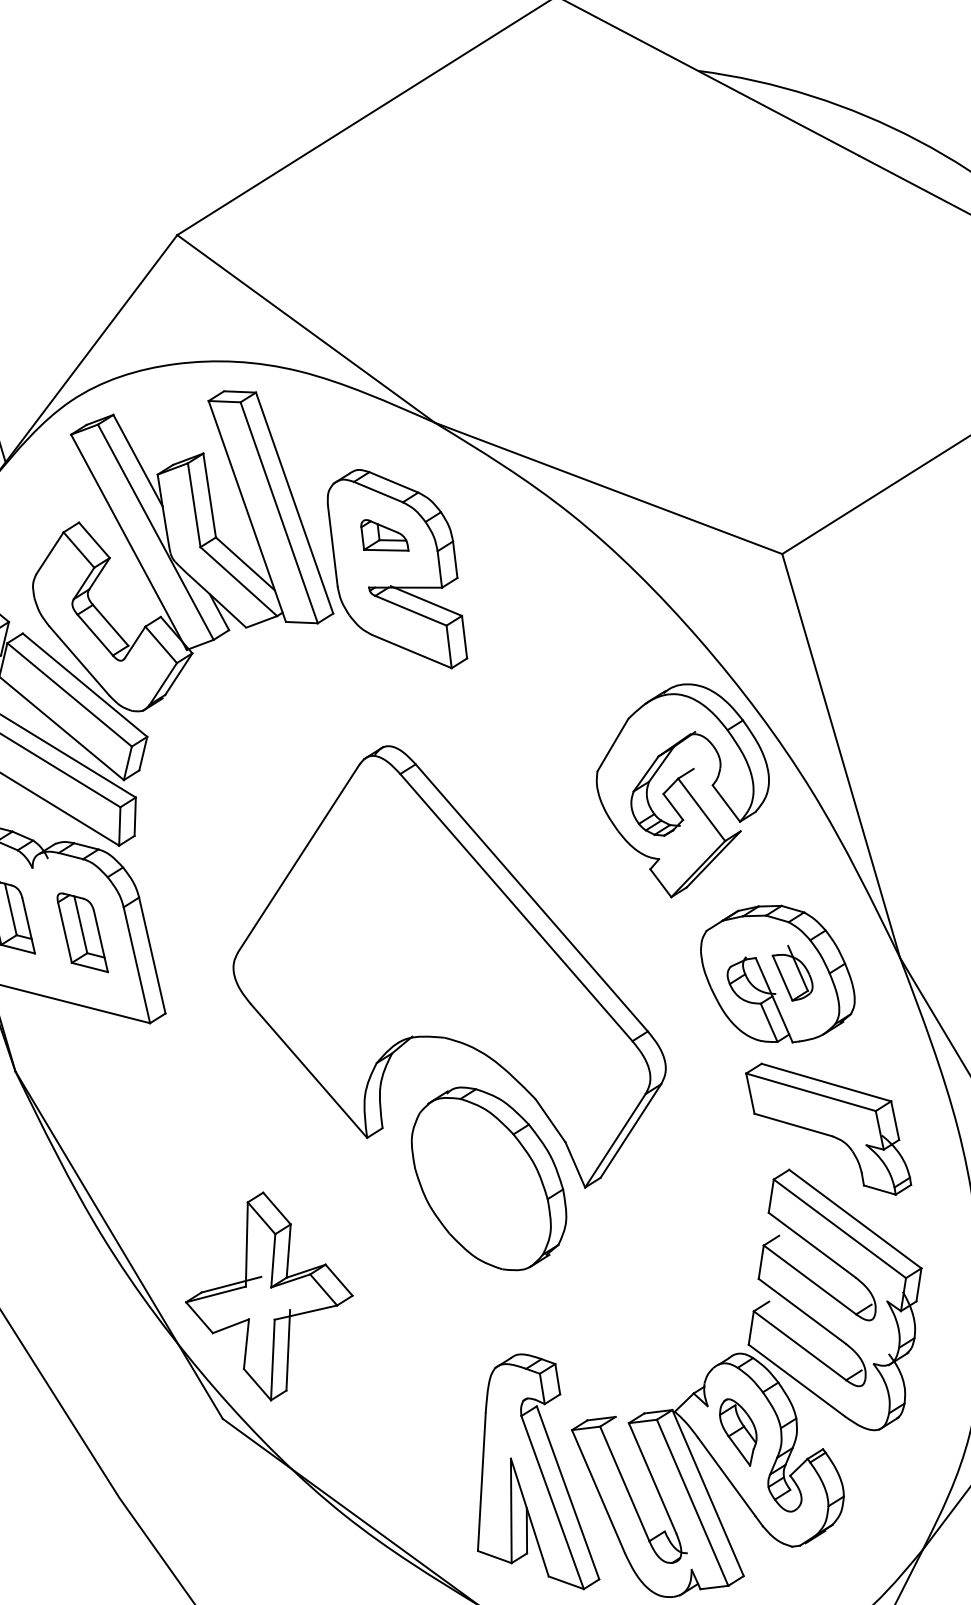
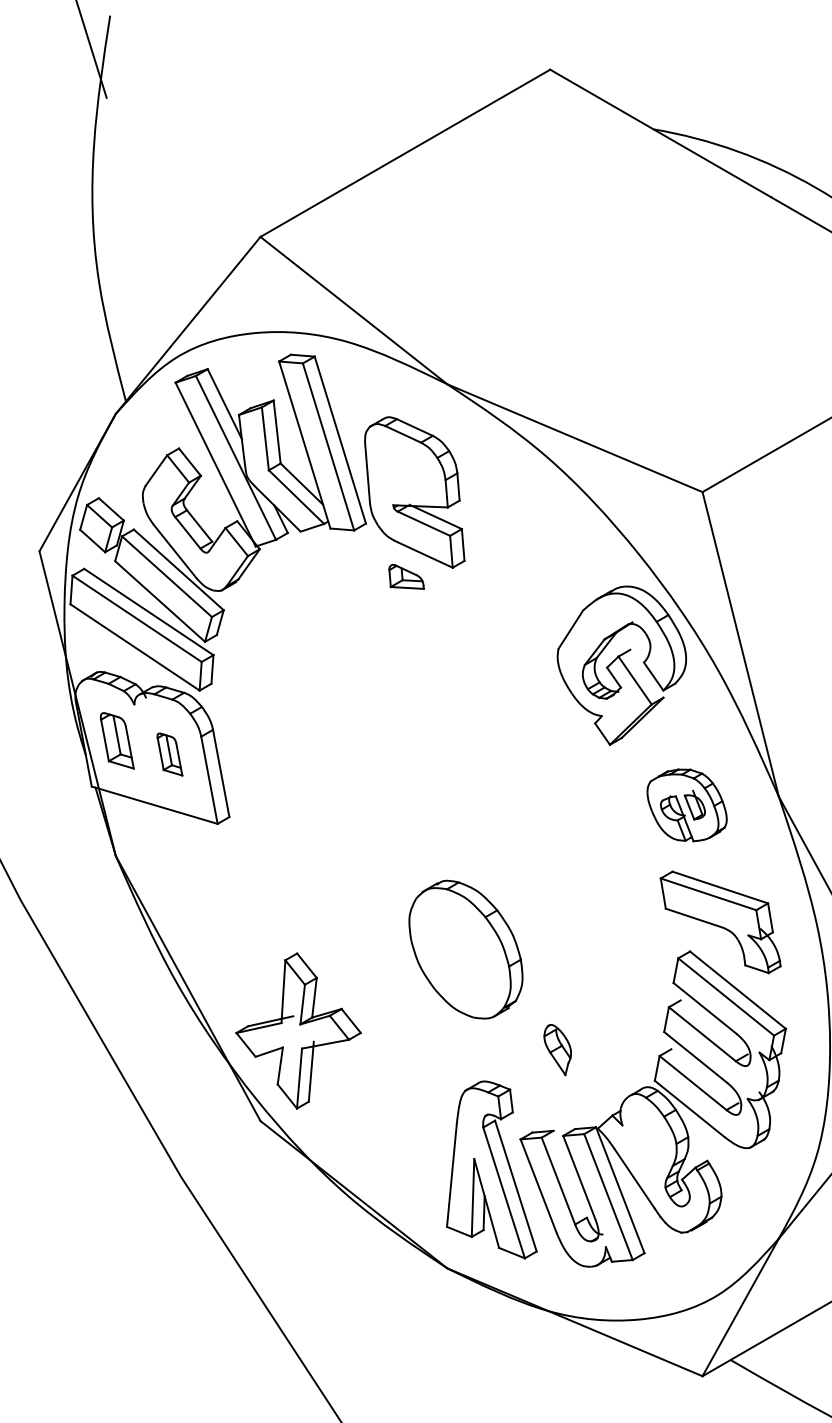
part: (384, 534) -> (406, 576), moved
part: (82, 932) -> (169, 754), size x0.7
part: (446, 968) -> (440, 791), removed
part: (776, 974) -> (686, 805), size x0.7
part: (738, 1433) -> (557, 1050), moved

